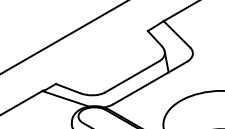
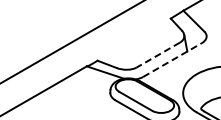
line: (132, 77) -> (158, 55), solid -> dashed
line: (149, 83) -> (172, 60), solid -> dashed

